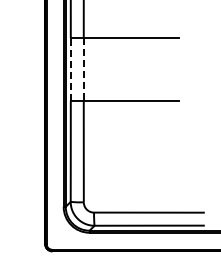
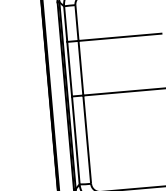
line: (70, 68) -> (69, 68), dashed -> solid
line: (83, 69) -> (80, 68), dashed -> solid

